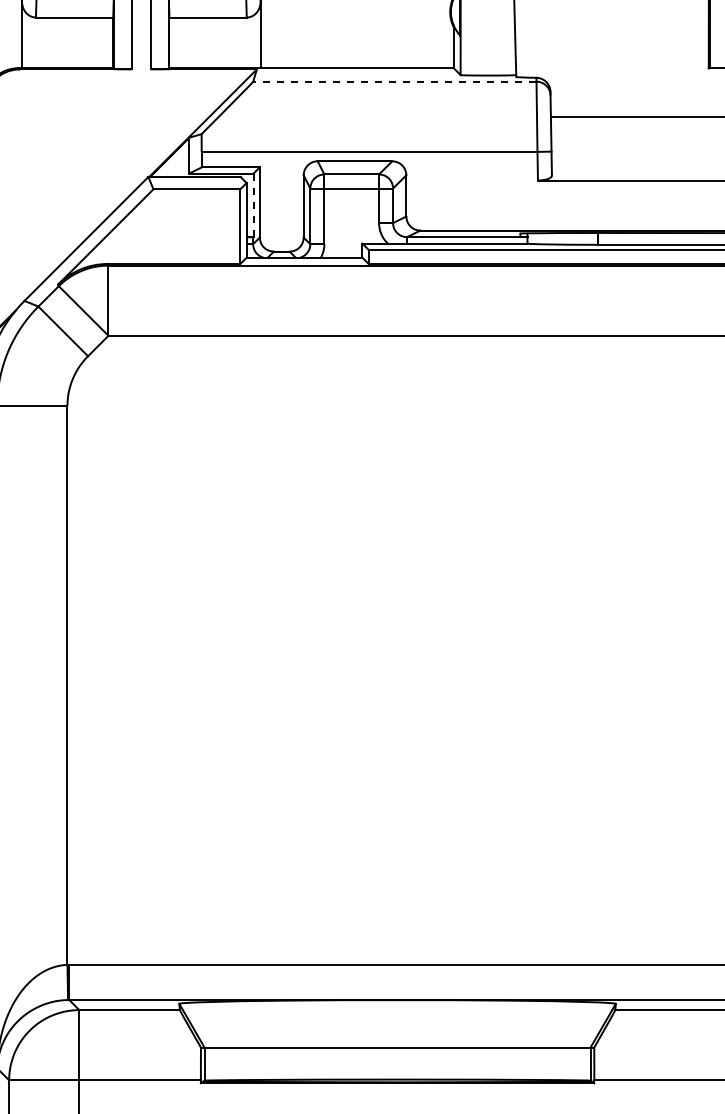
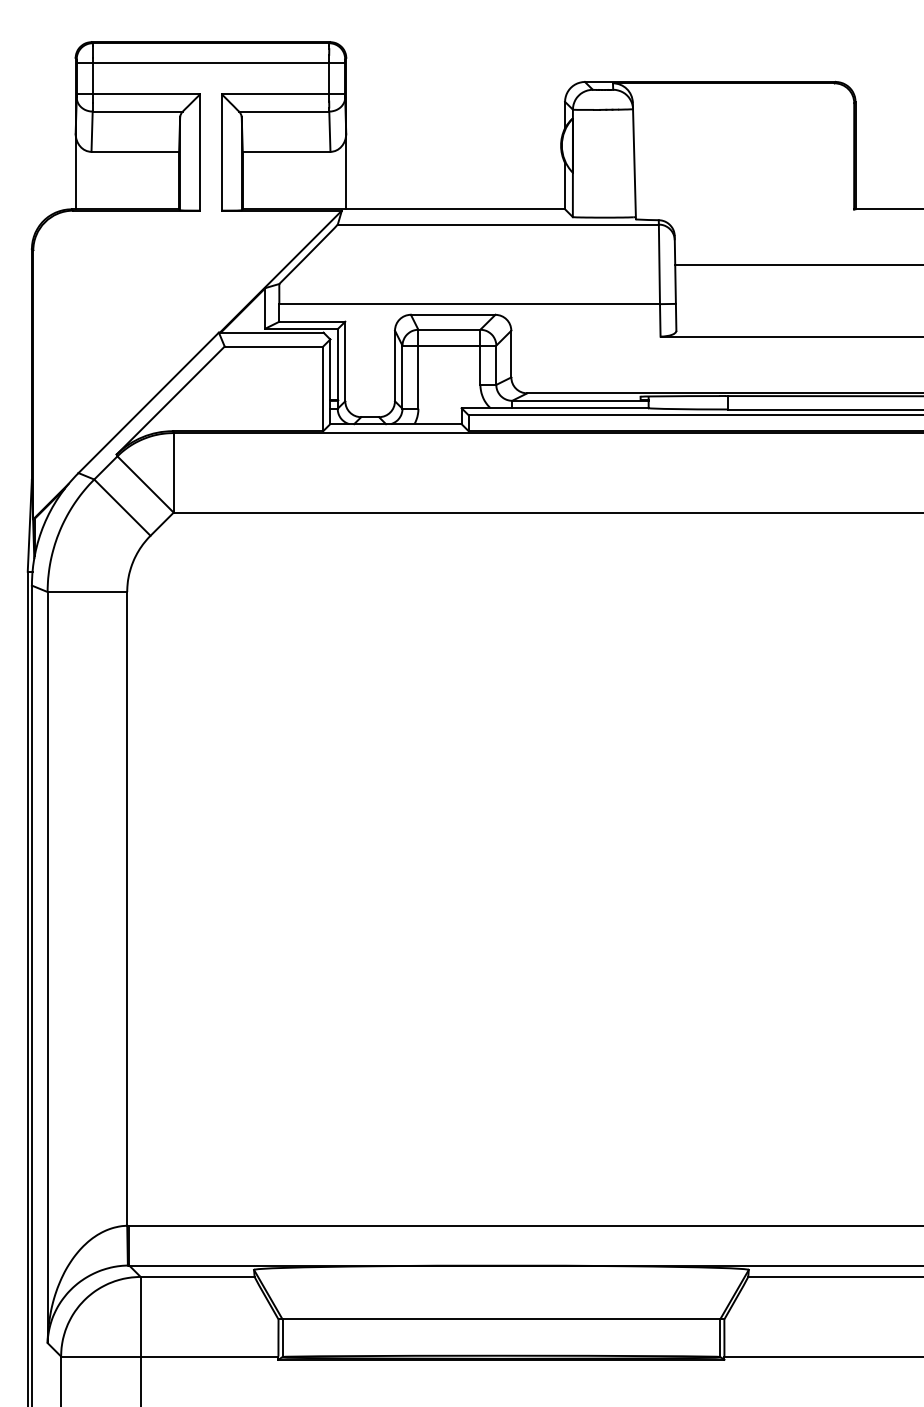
line: (395, 81) -> (498, 224), dashed -> solid
line: (253, 205) -> (338, 364), dashed -> solid

